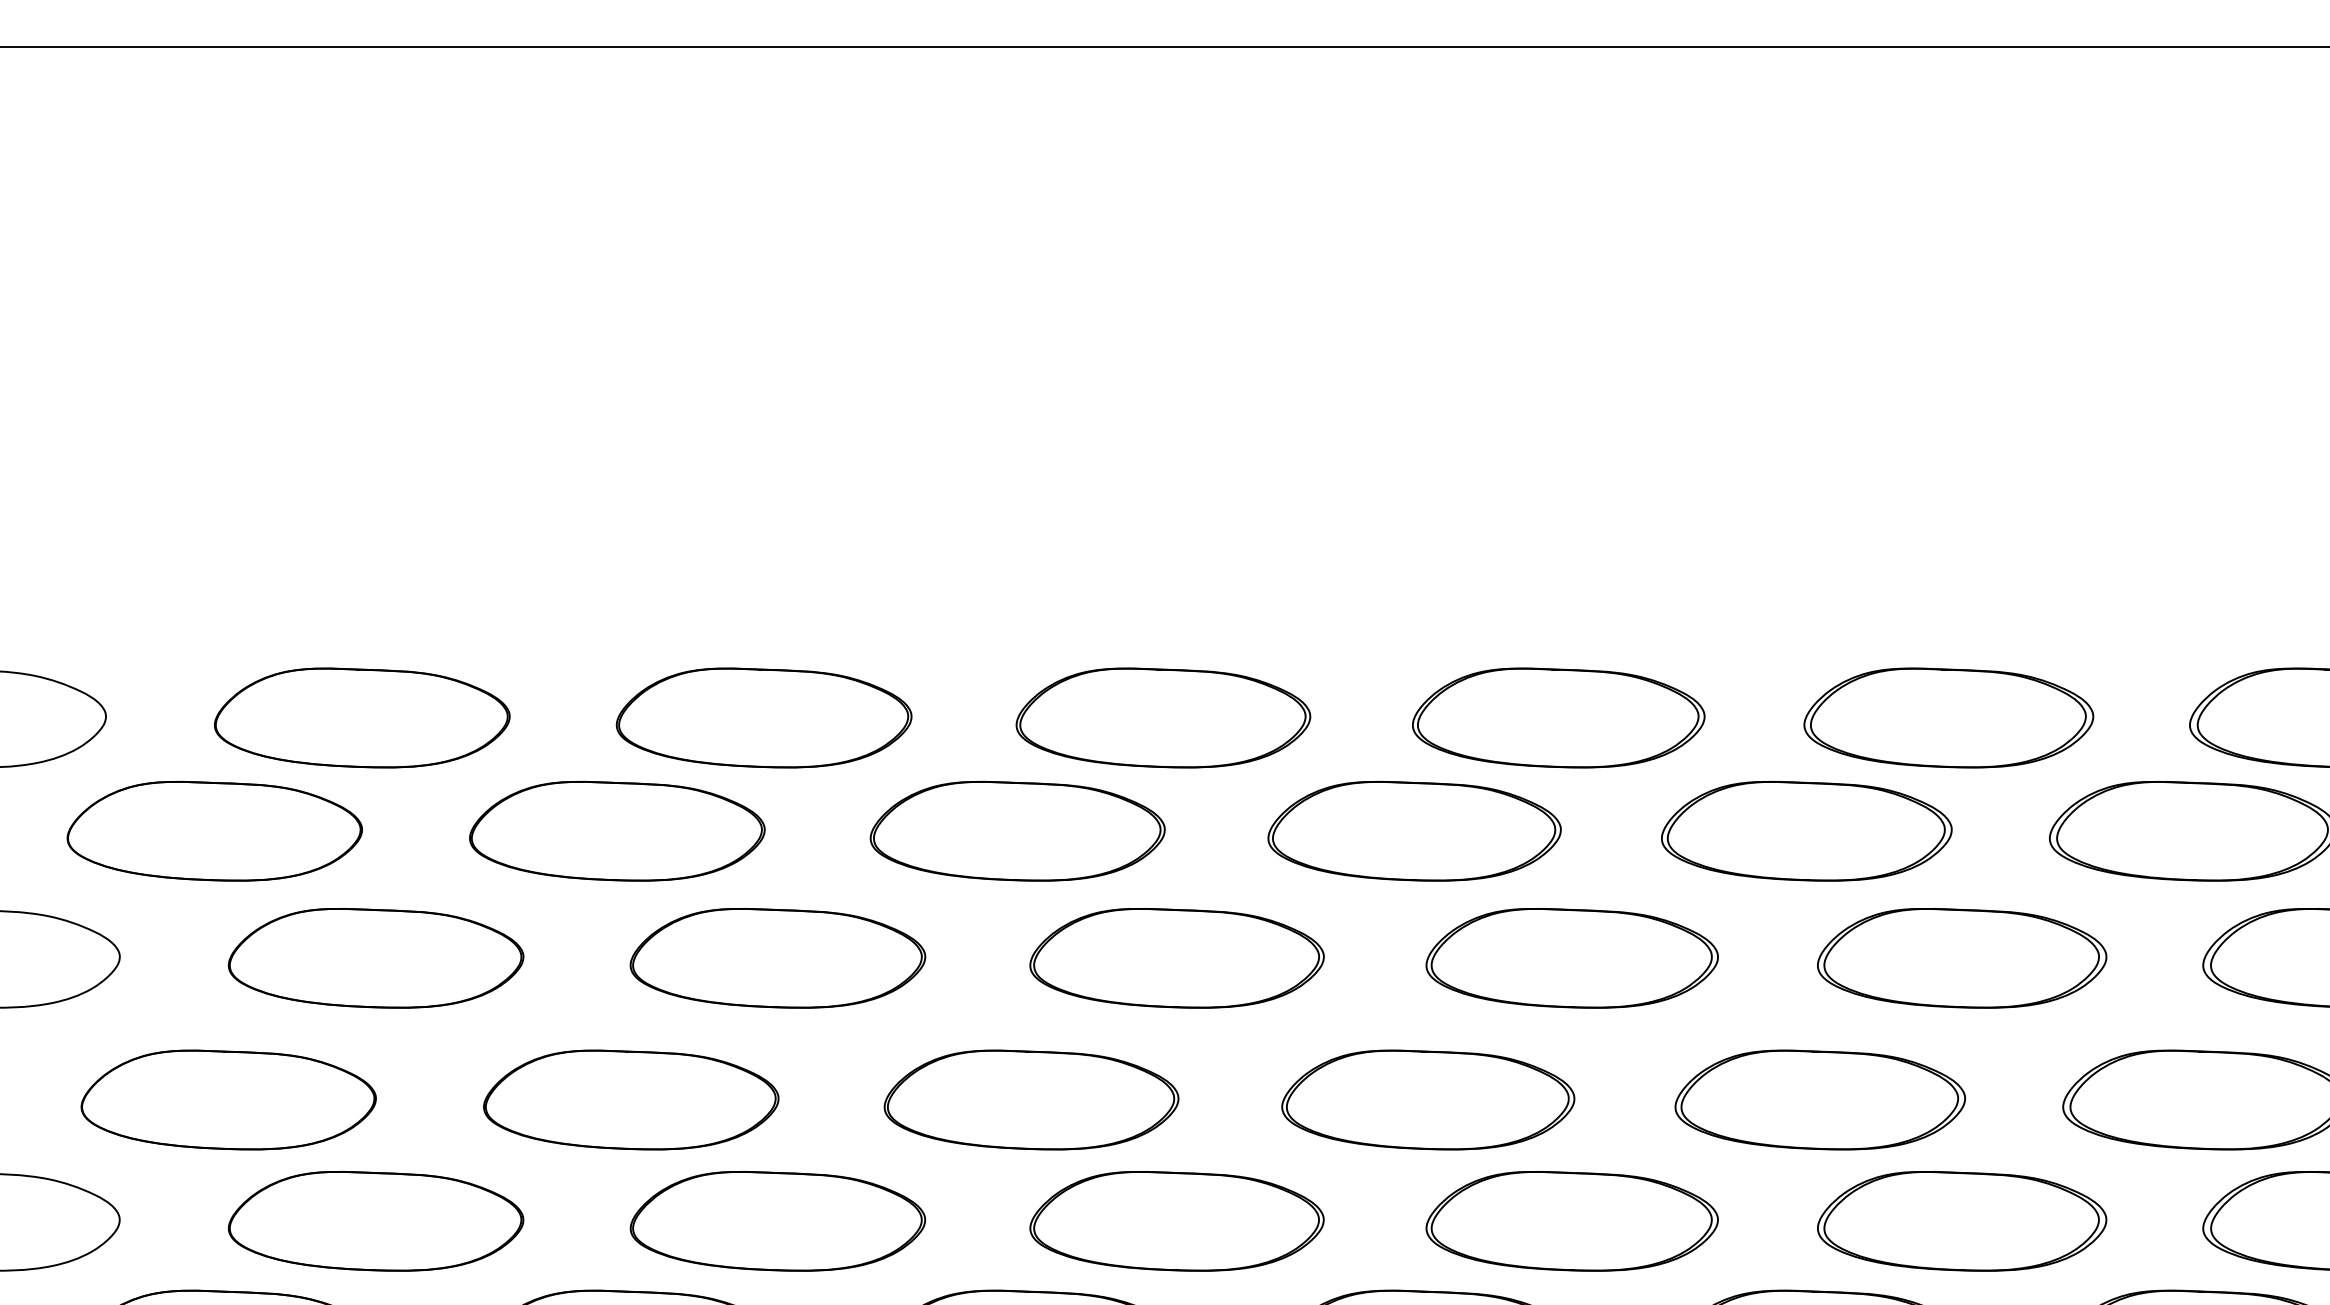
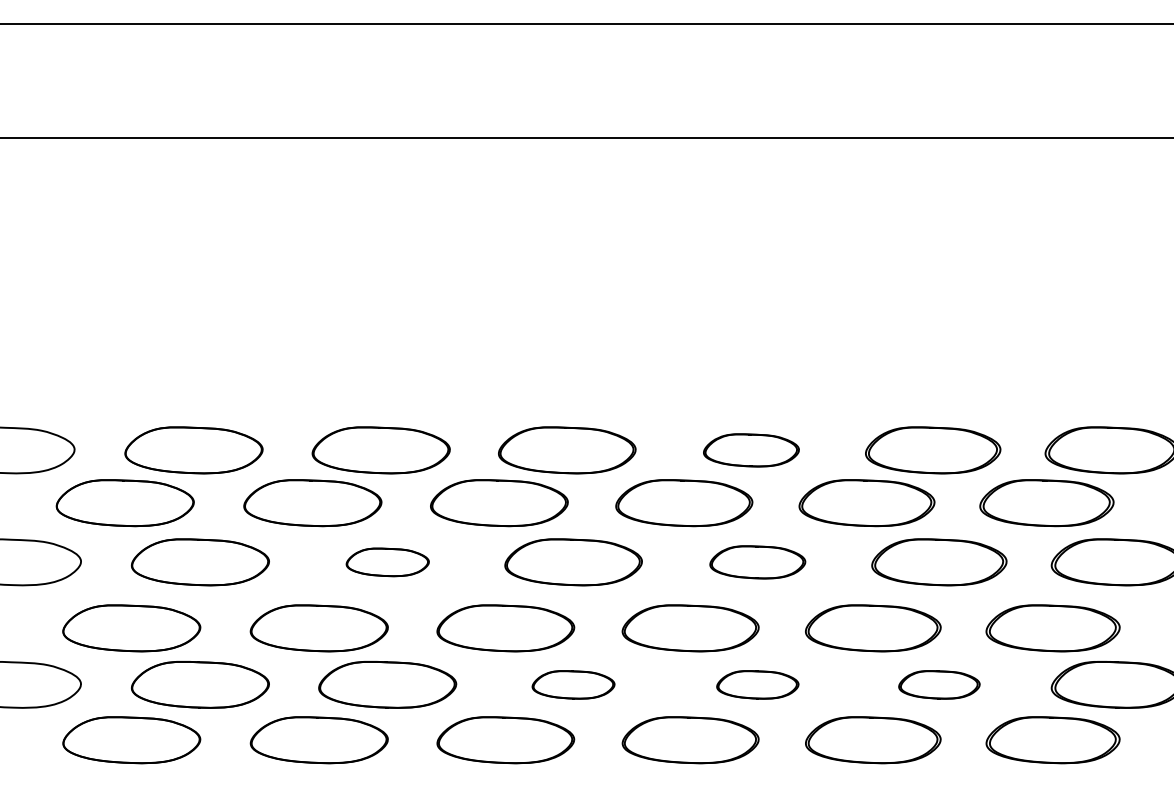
part: (1558, 718) -> (751, 450), size x0.7
part: (777, 958) -> (387, 562), size x0.6
part: (1571, 958) -> (757, 562), size x0.7
part: (1176, 1220) -> (573, 684), size x0.6
part: (1571, 1220) -> (757, 684), size x0.6
part: (1962, 1220) -> (939, 684), size x0.6

